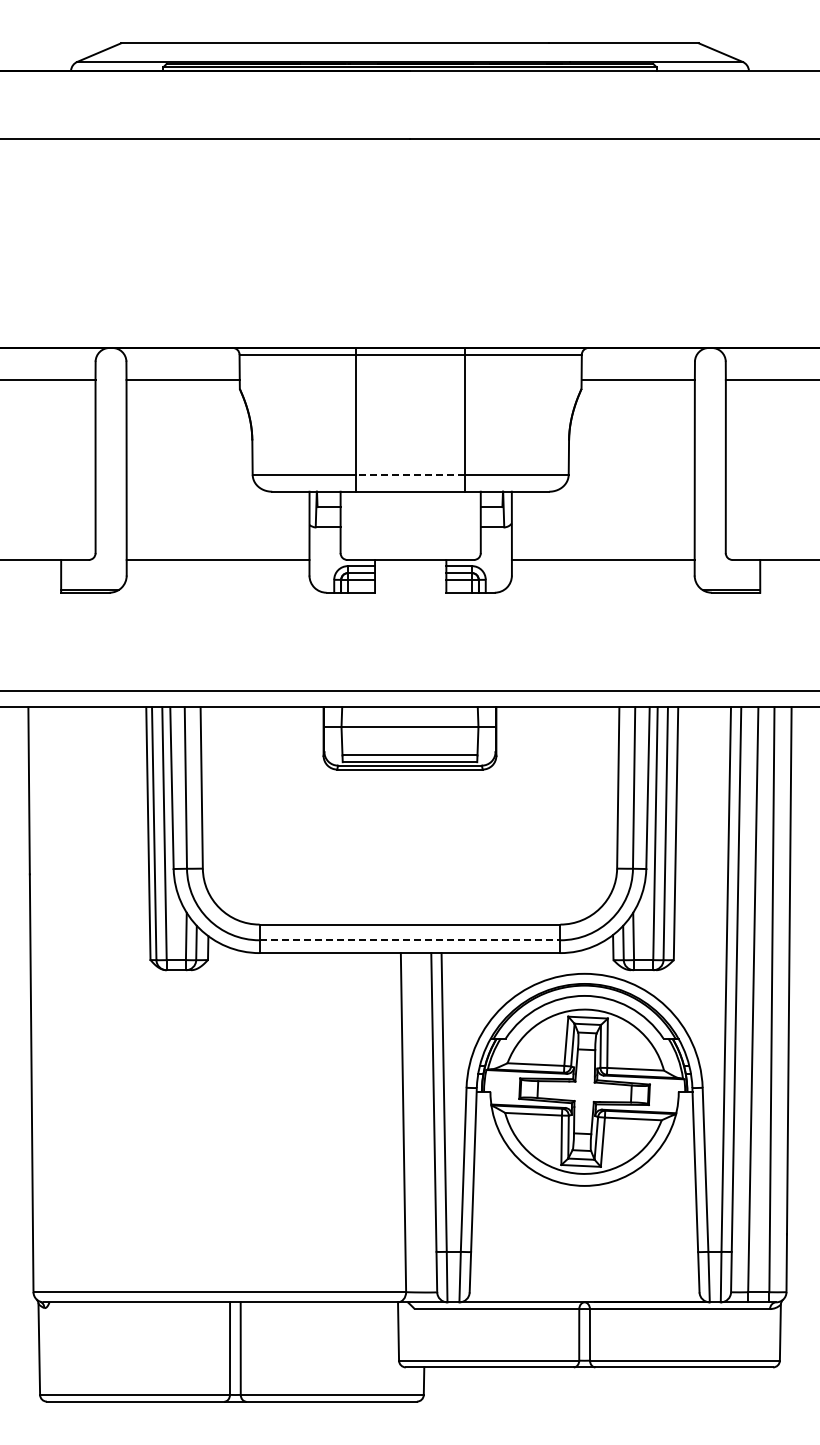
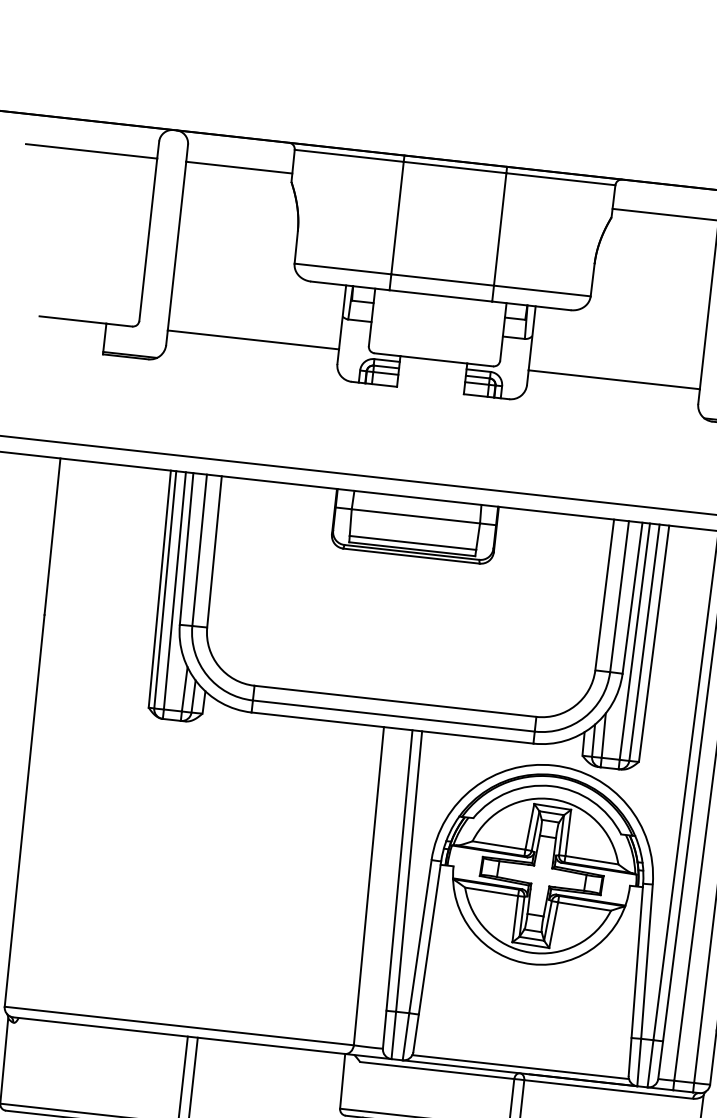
line: (410, 474) -> (442, 279), dashed -> solid
line: (410, 940) -> (394, 716), dashed -> solid
line: (584, 1295) -> (520, 1066), added

